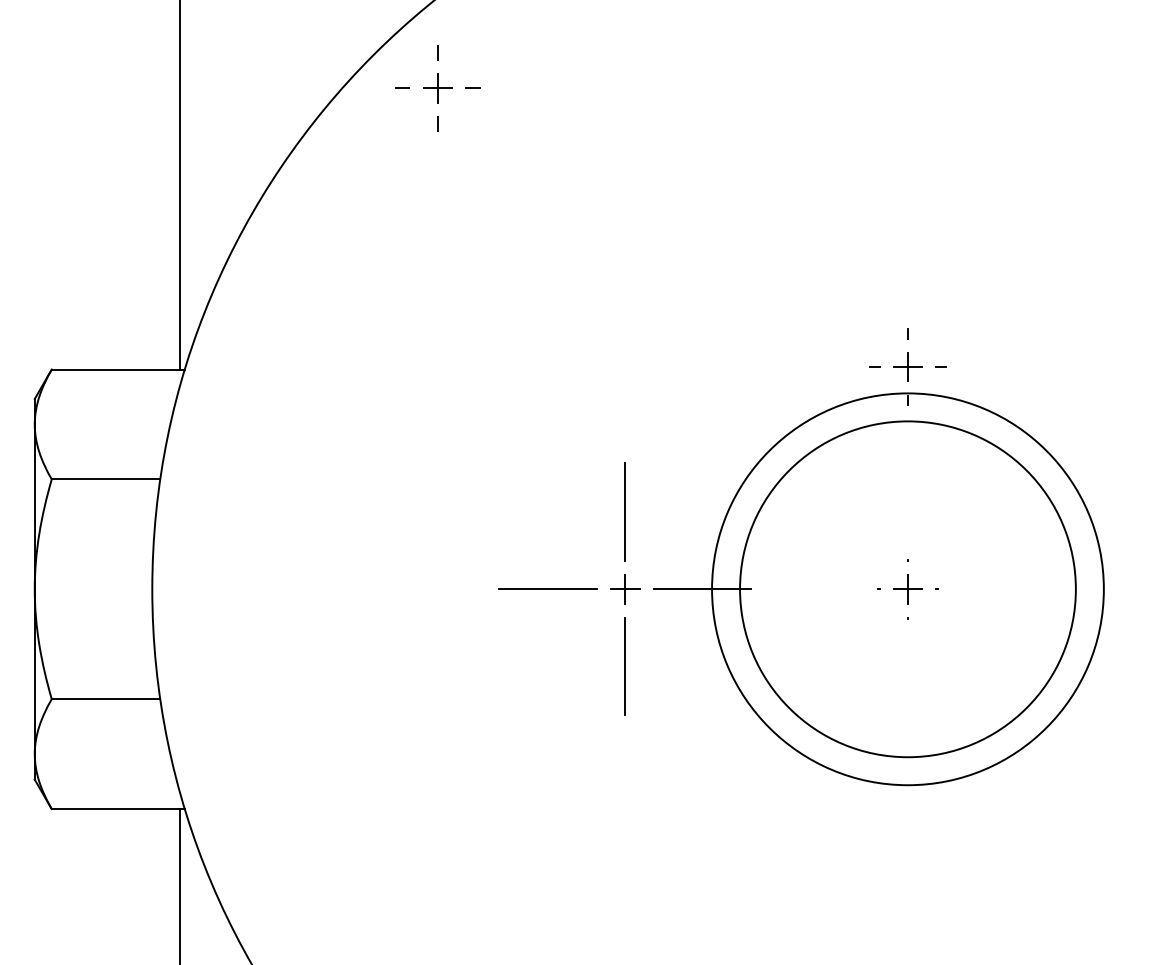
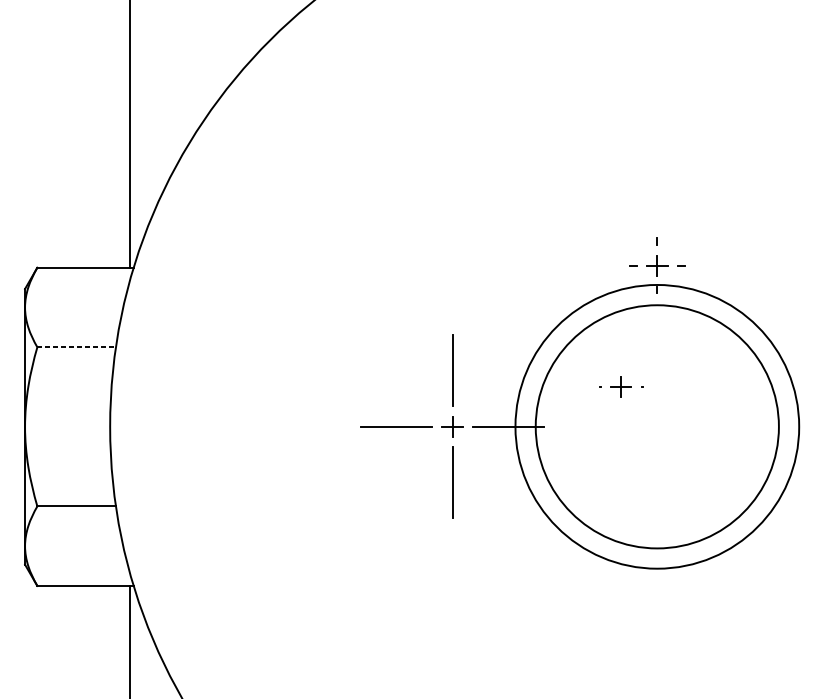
part: (437, 88) -> (316, 64), removed
line: (106, 479) -> (77, 347), solid -> dashed
part: (907, 589) -> (620, 387), moved

